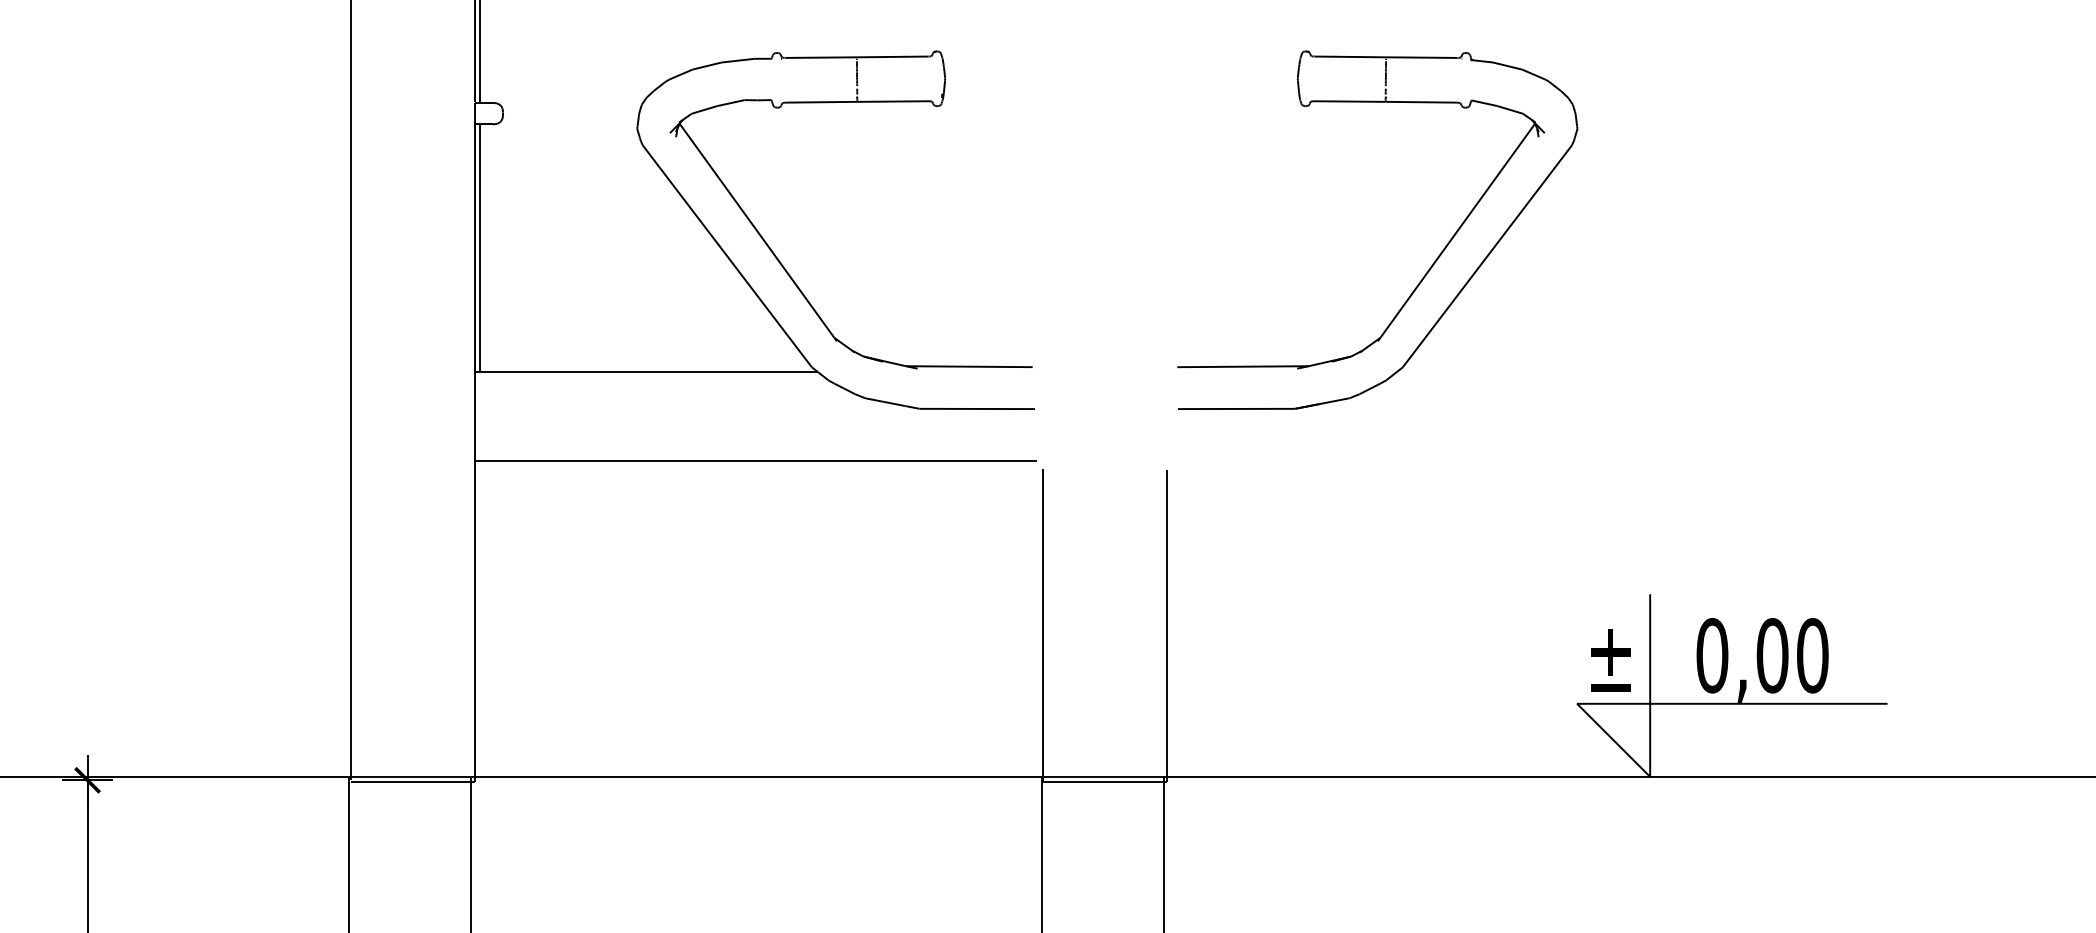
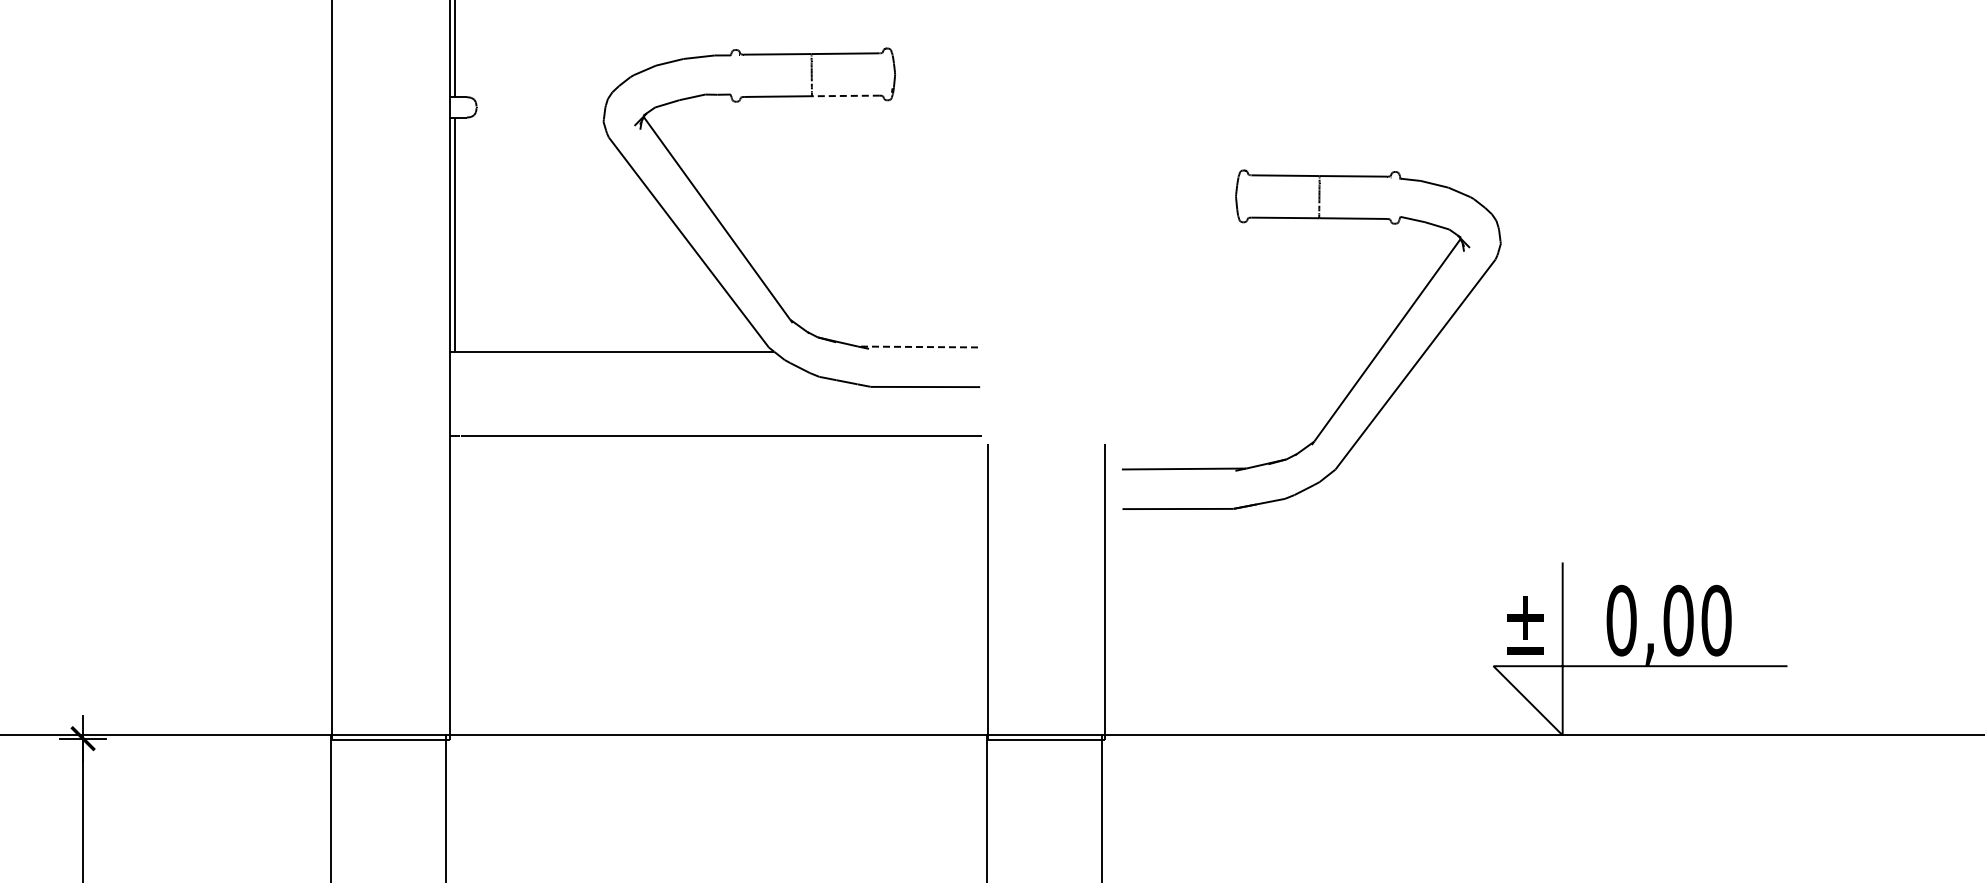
line: (892, 101) -> (845, 95), solid -> dashed
part: (1429, 267) -> (1360, 375), moved
line: (968, 366) -> (917, 346), solid -> dashed

